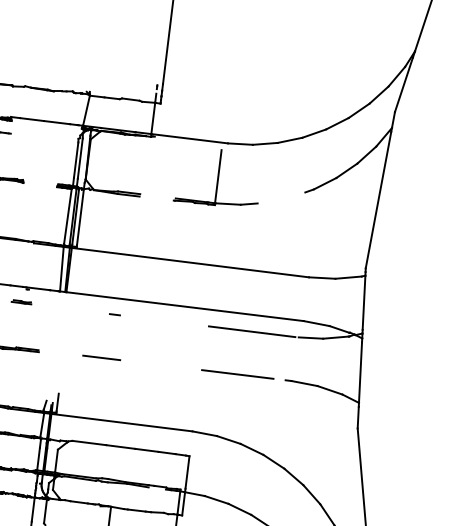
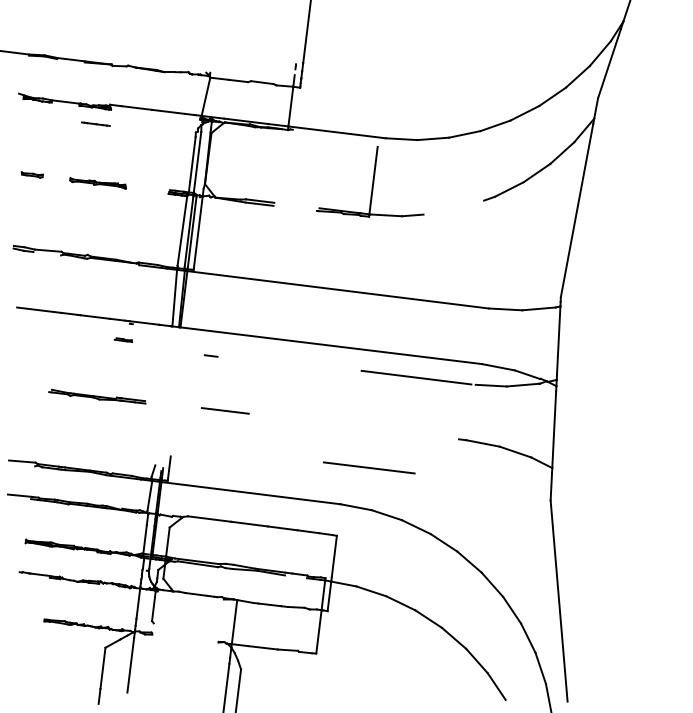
part: (21, 301) -> (123, 339), size x0.7
line: (114, 314) -> (210, 355), moved
line: (237, 374) -> (369, 467), moved

